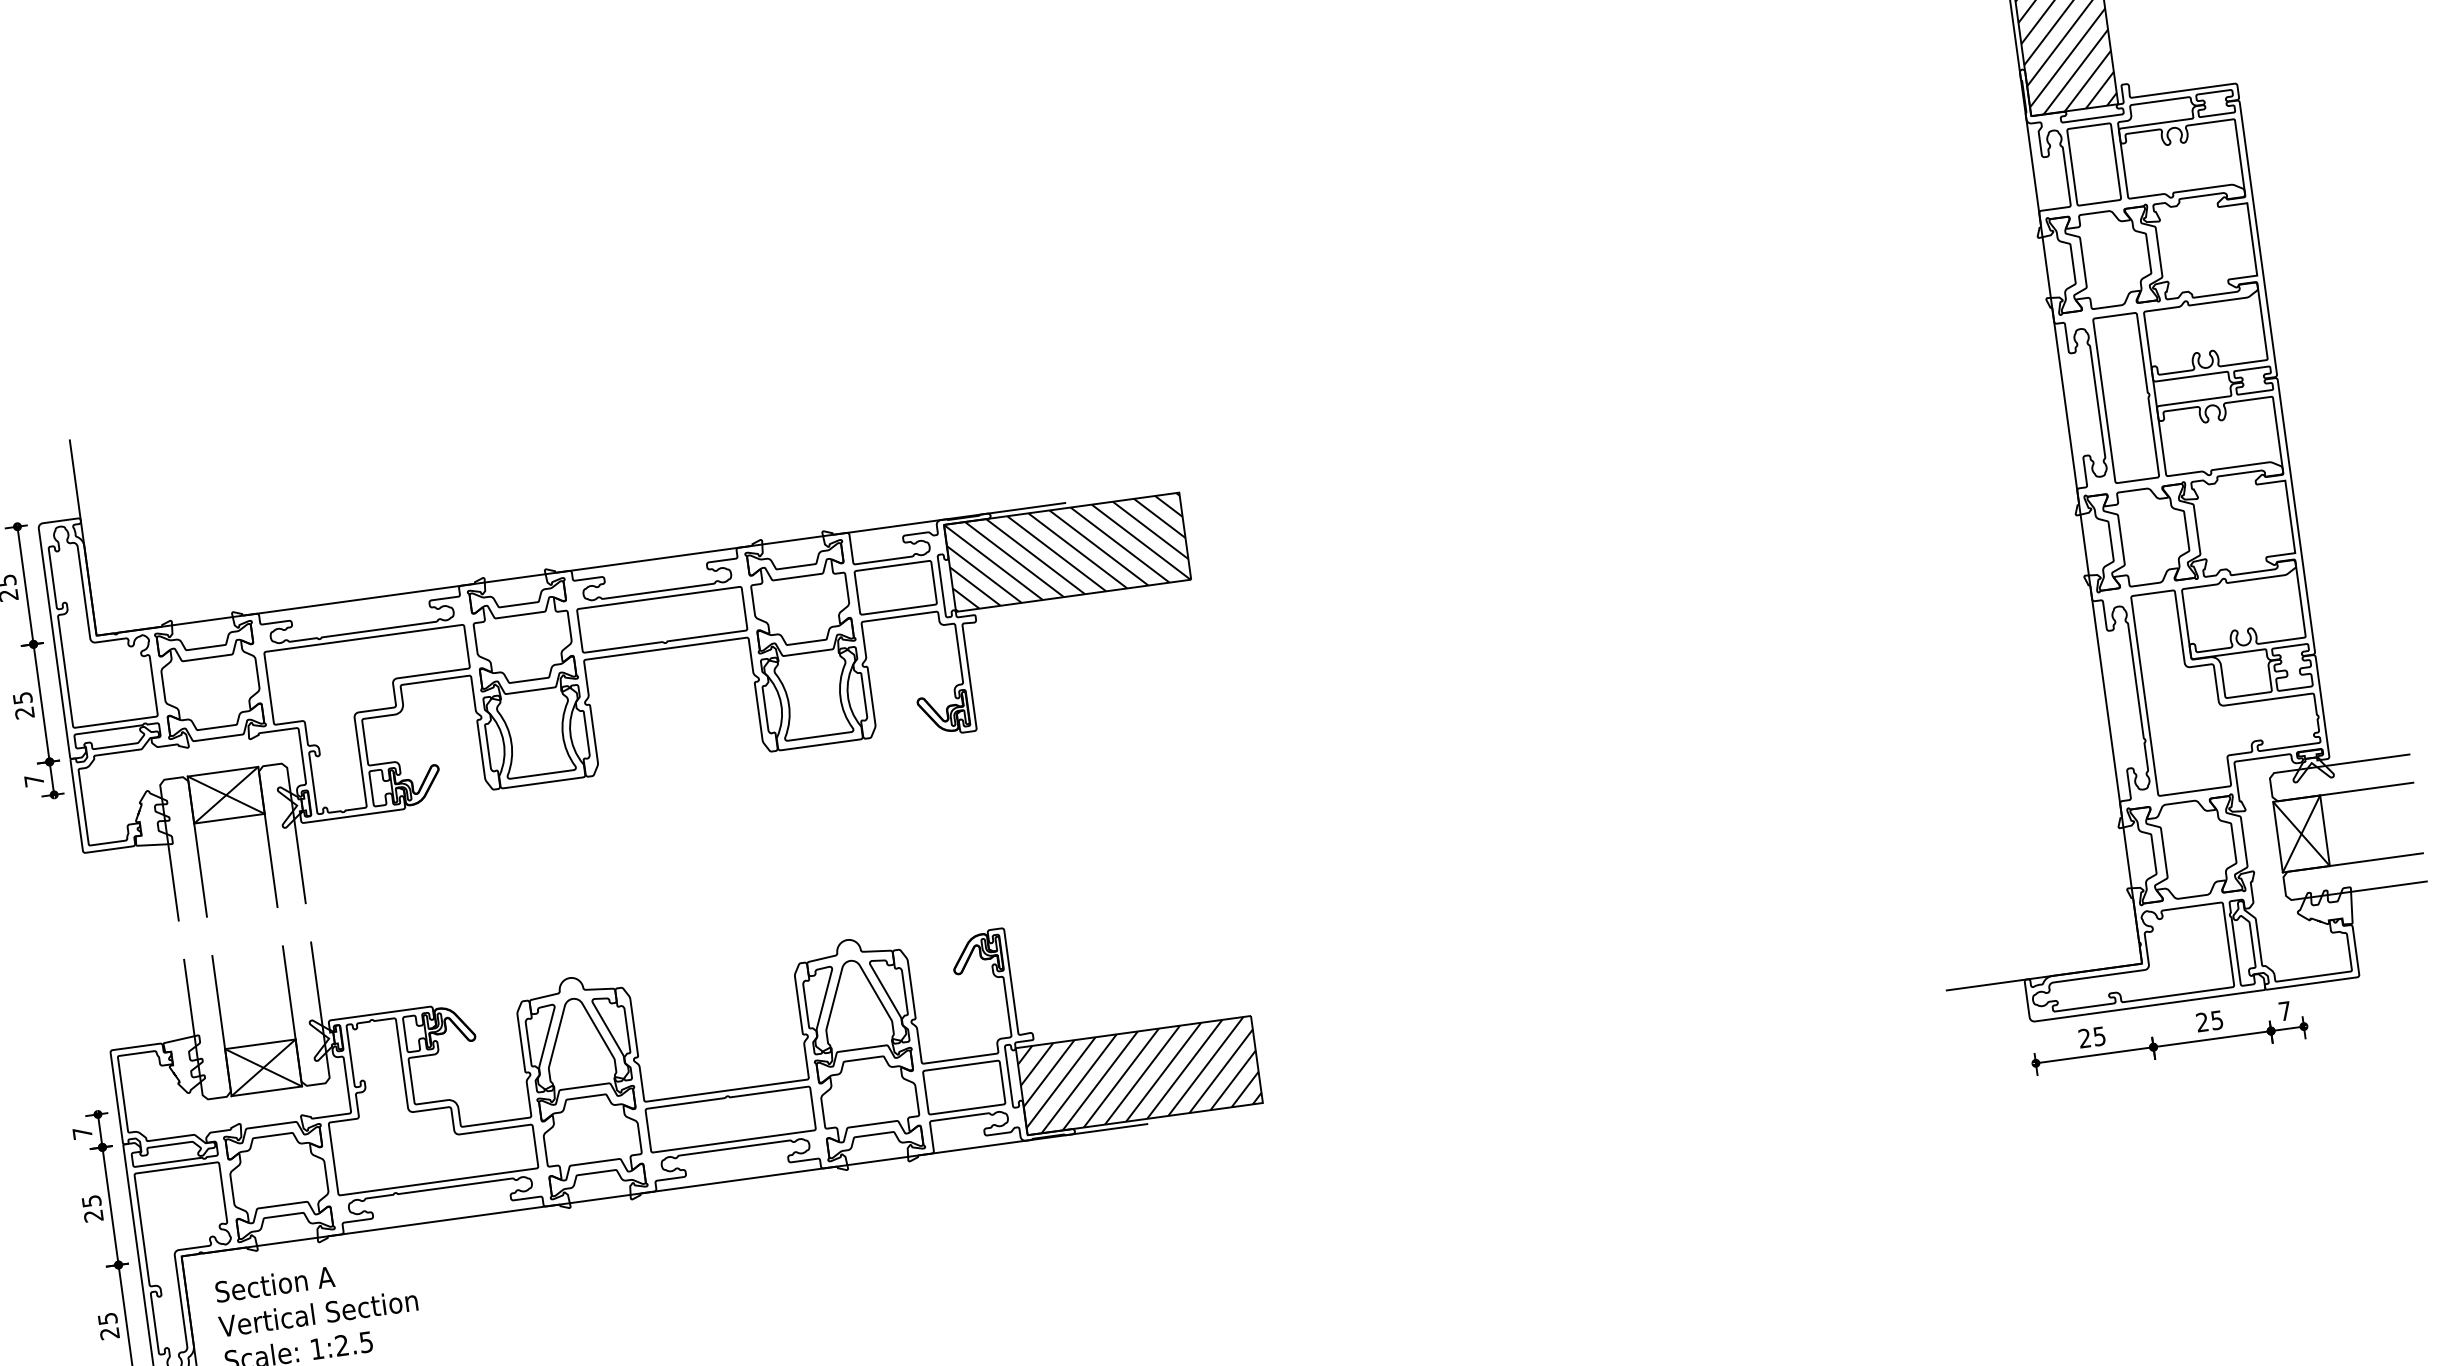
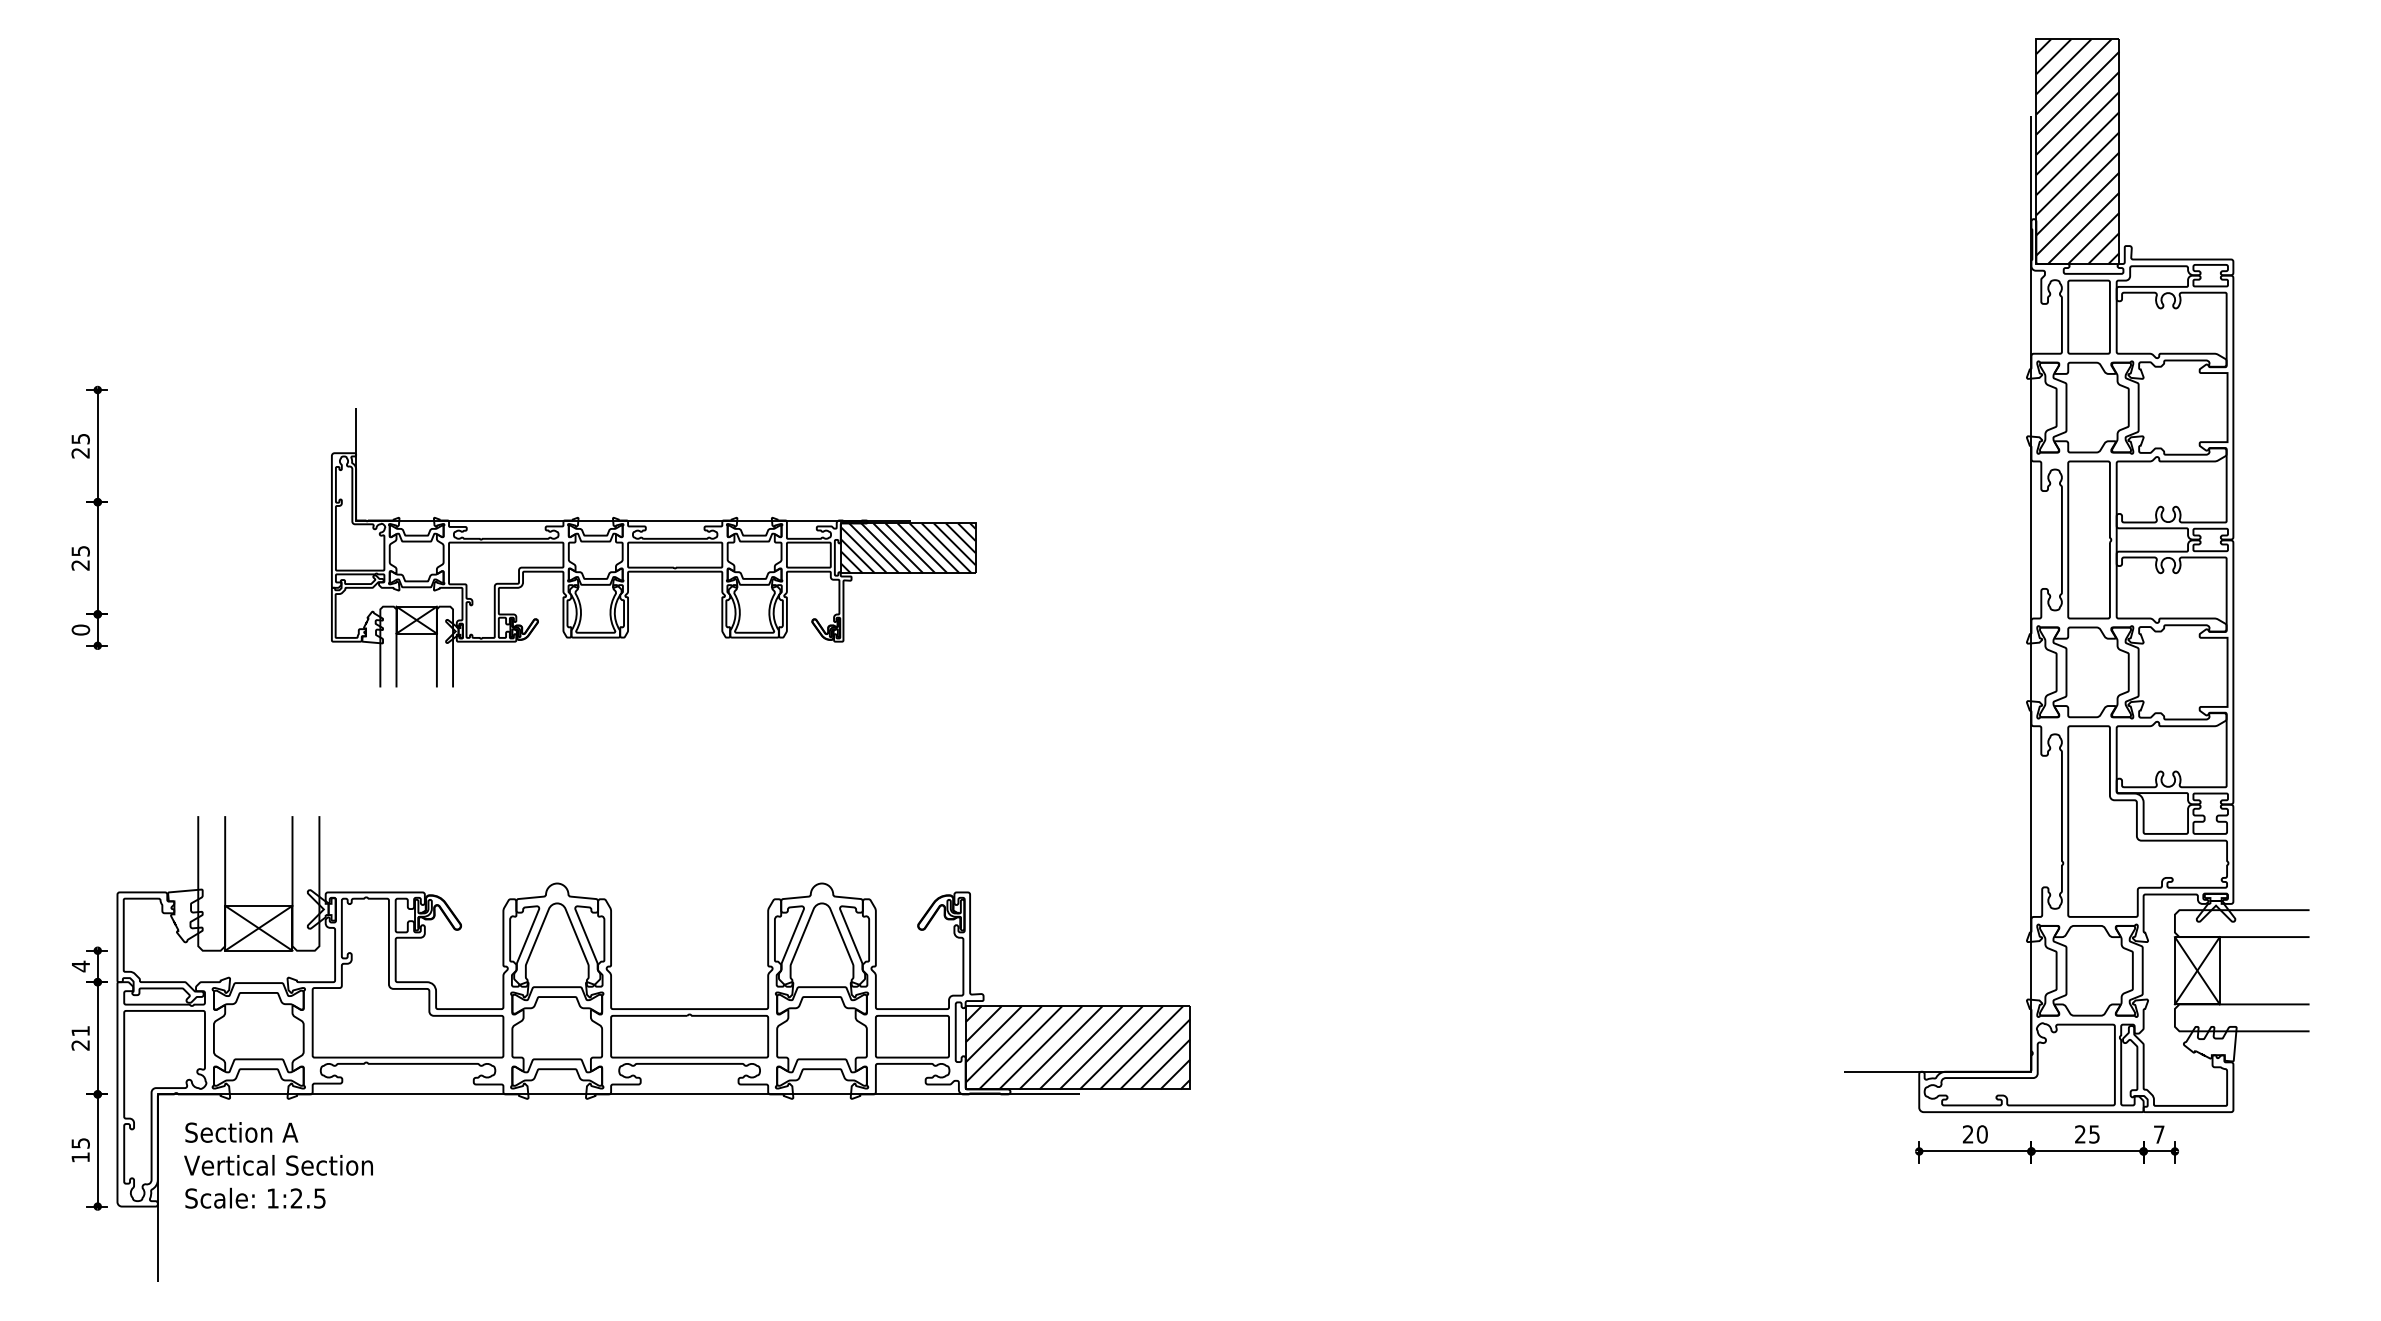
part: (622, 612) -> (653, 547), size x0.6
text: (33, 780) -> (80, 629), 7 -> 0
text: (2098, 1036) -> (1981, 1134), 25 -> 20
text: (82, 1133) -> (80, 966), 7 -> 4
text: (91, 1201) -> (80, 1031), 25 -> 21
text: (109, 1333) -> (80, 1157), 25 -> 15

